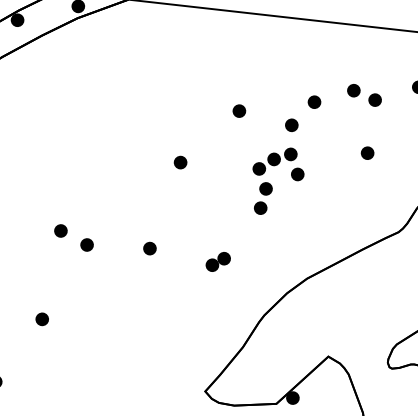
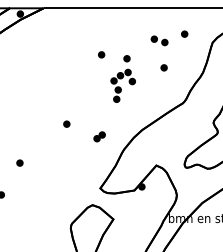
part: (314, 101) -> (136, 46), removed
part: (180, 161) -> (76, 81), removed
part: (73, 238) -> (30, 123), removed
part: (218, 261) -> (99, 136), moved

